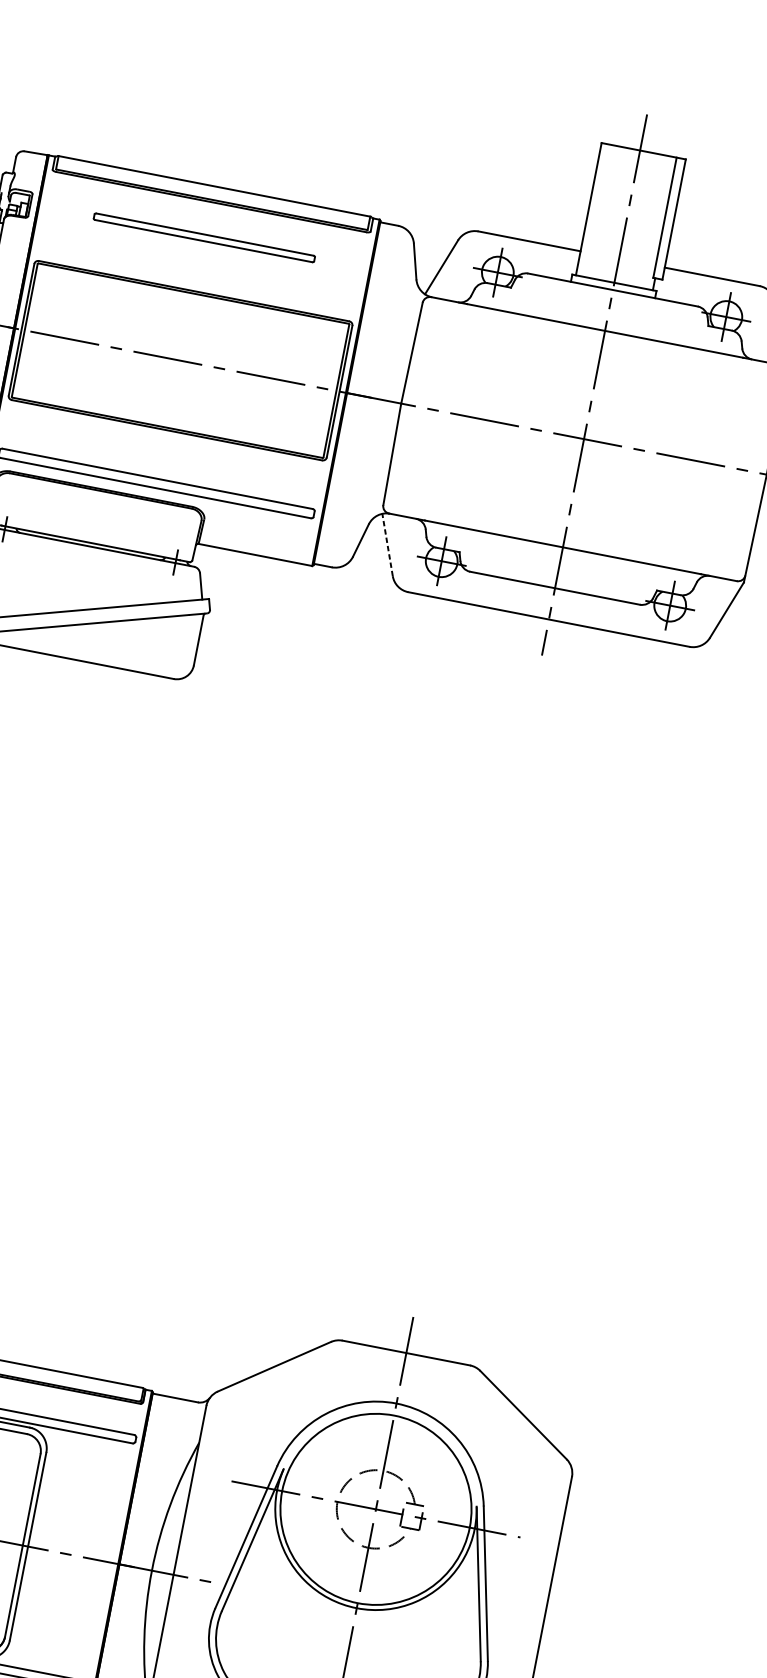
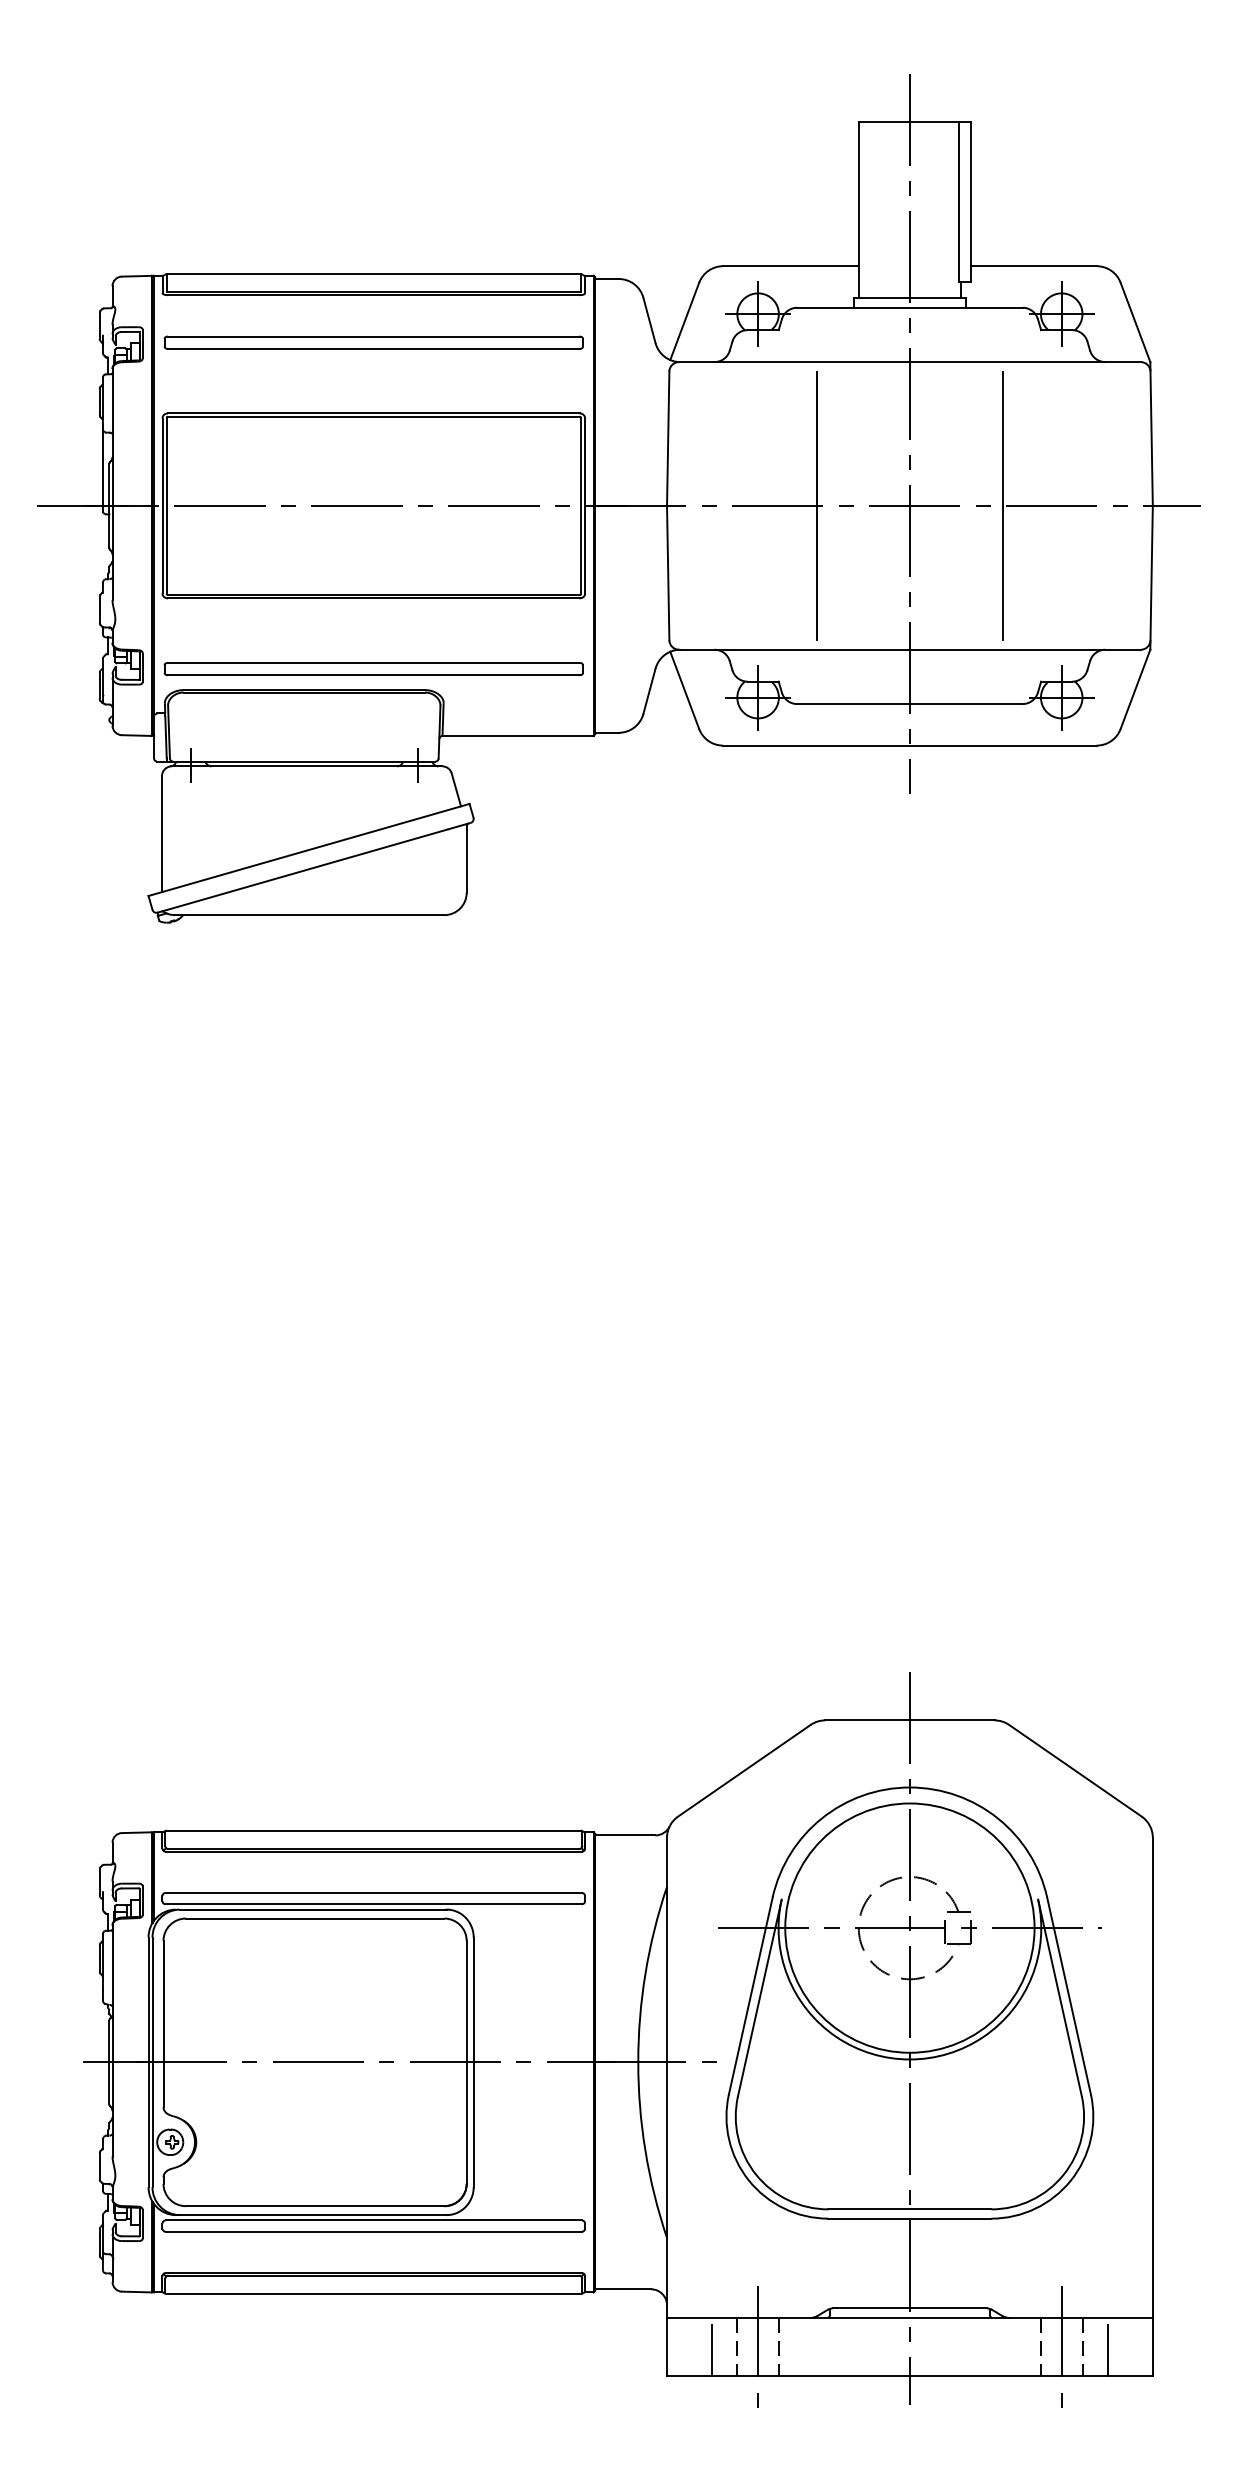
part: (204, 237) -> (373, 342), size x1.43
line: (514, 425) -> (817, 505), added
line: (653, 452) -> (1002, 505), added
line: (387, 544) -> (684, 689), dashed -> solid

